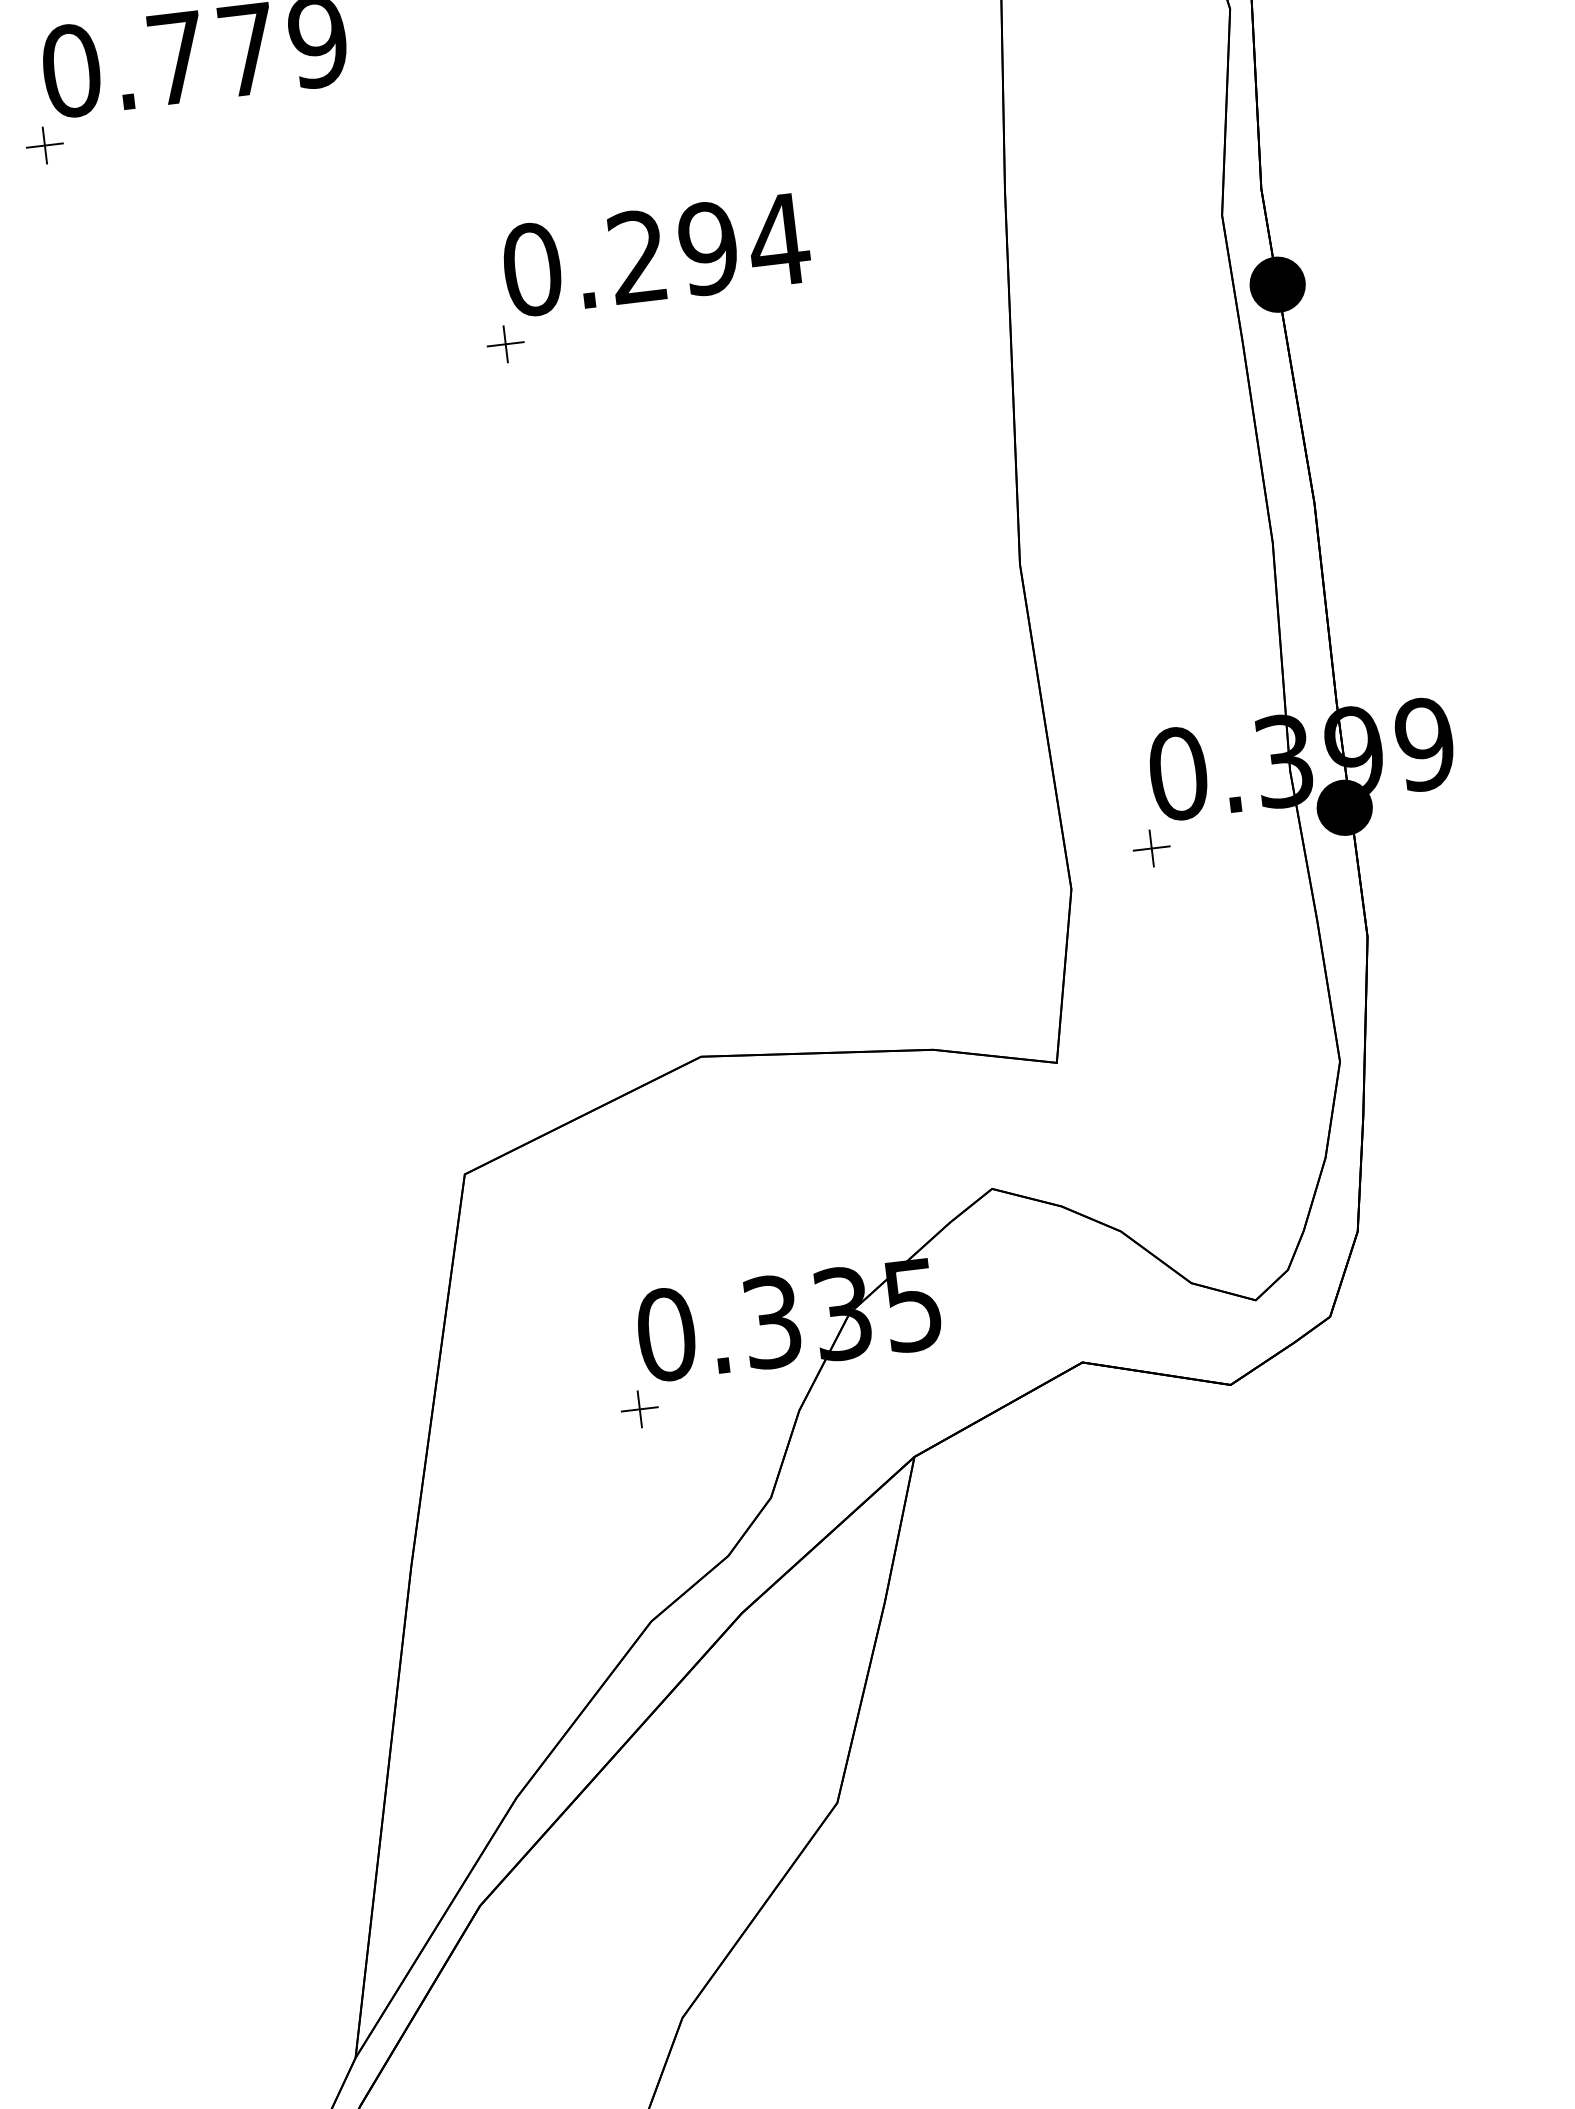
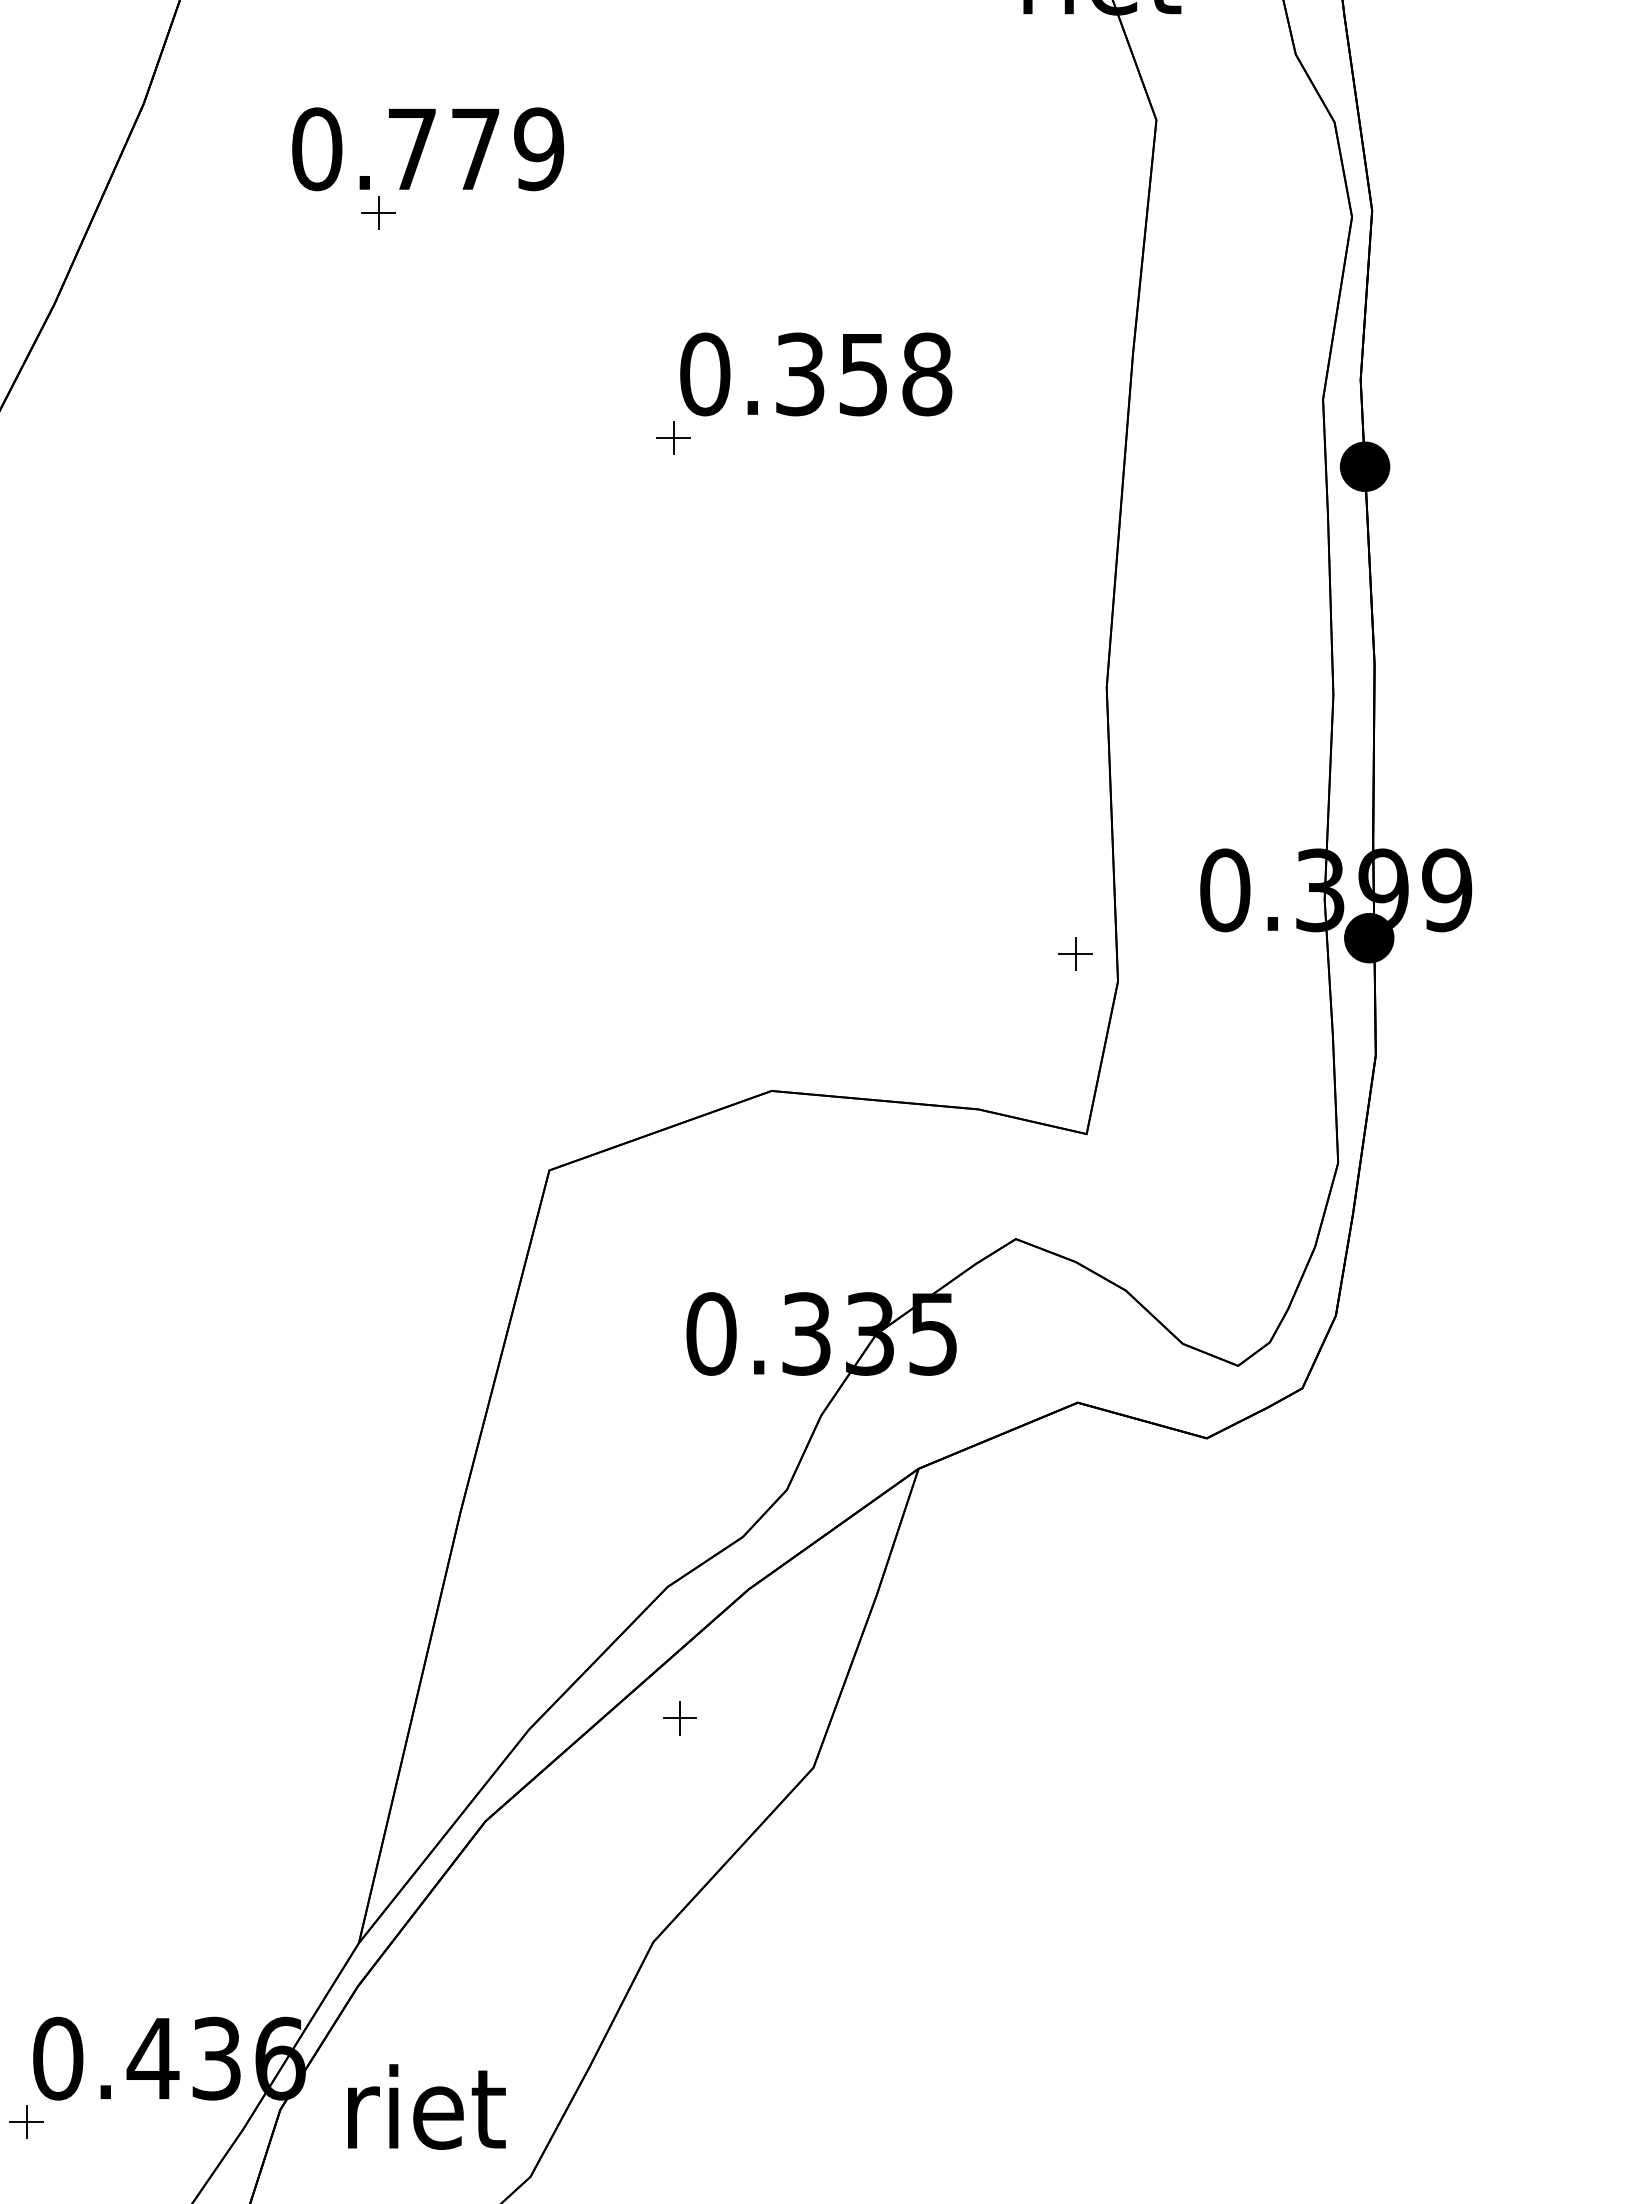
part: (44, 145) -> (378, 212), moved
text: (709, 248) -> (864, 374), 0.294 -> 0.358
part: (1151, 848) -> (1075, 953), moved
part: (639, 1409) -> (679, 1718), moved

